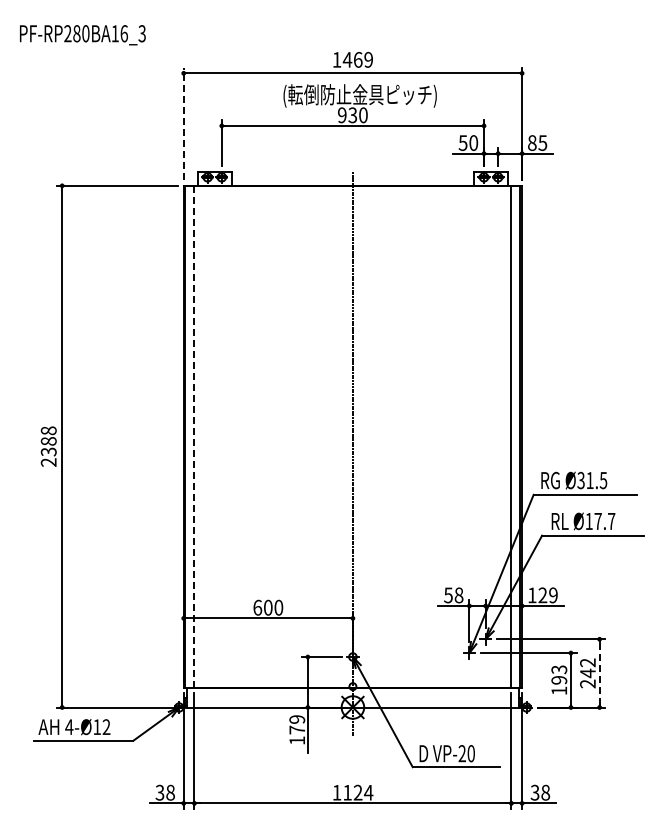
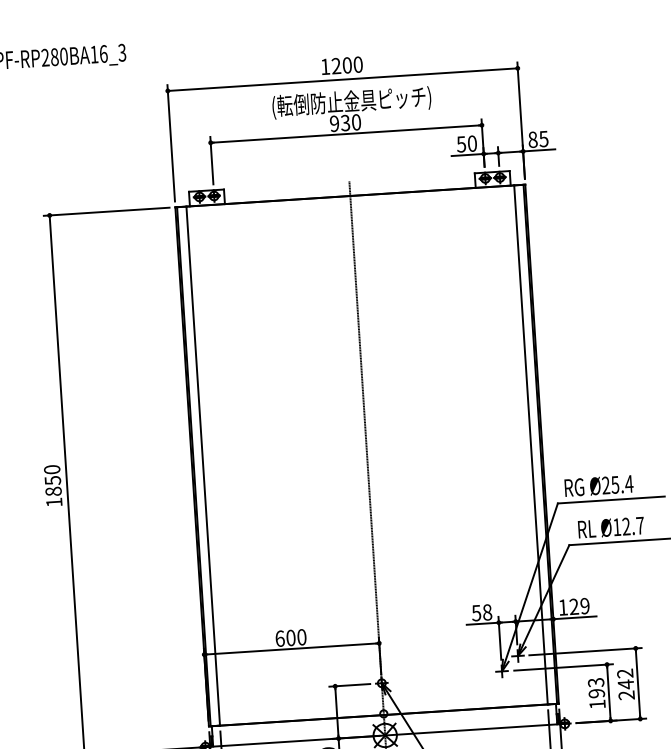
text: (357, 59) -> (346, 65), 1469 -> 1200
line: (183, 123) -> (170, 142), dashed -> solid
line: (194, 436) -> (203, 465), dashed -> solid
text: (48, 446) -> (52, 485), 2388 -> 1850
text: (592, 480) -> (617, 484), Ø31.5 -> Ø25.4
text: (597, 520) -> (625, 525), Ø17.7 -> Ø12.7
line: (599, 672) -> (637, 682), dashed -> solid

